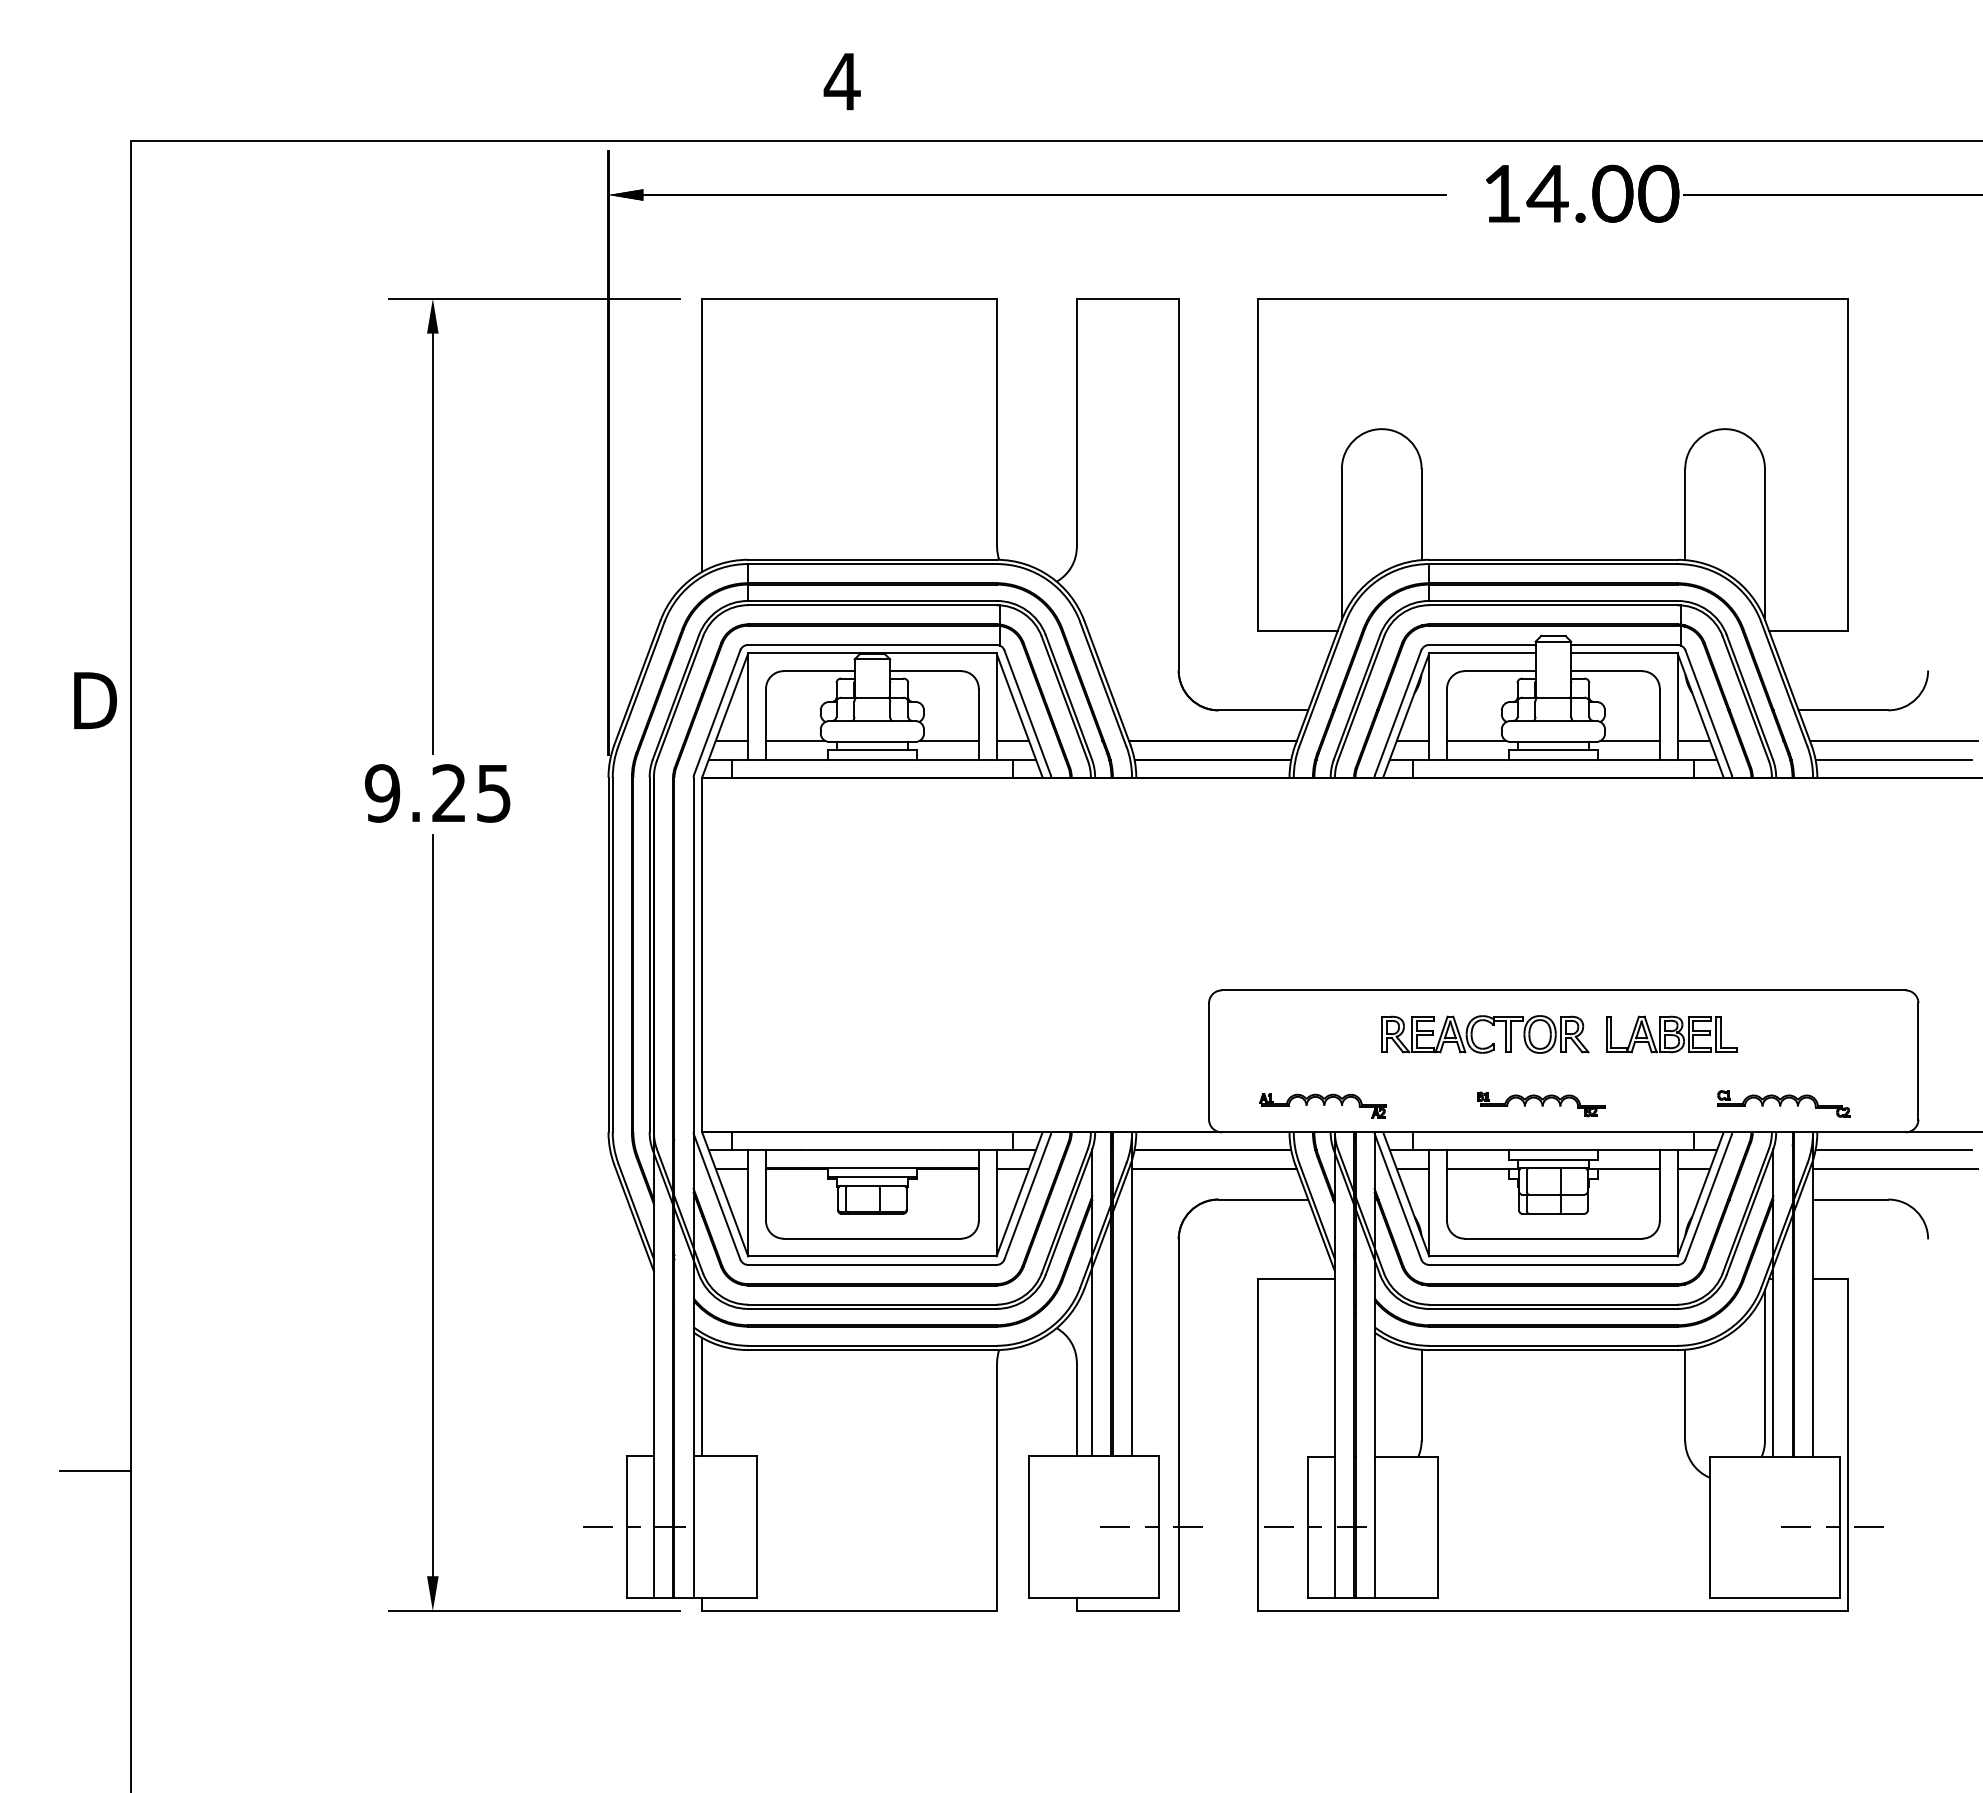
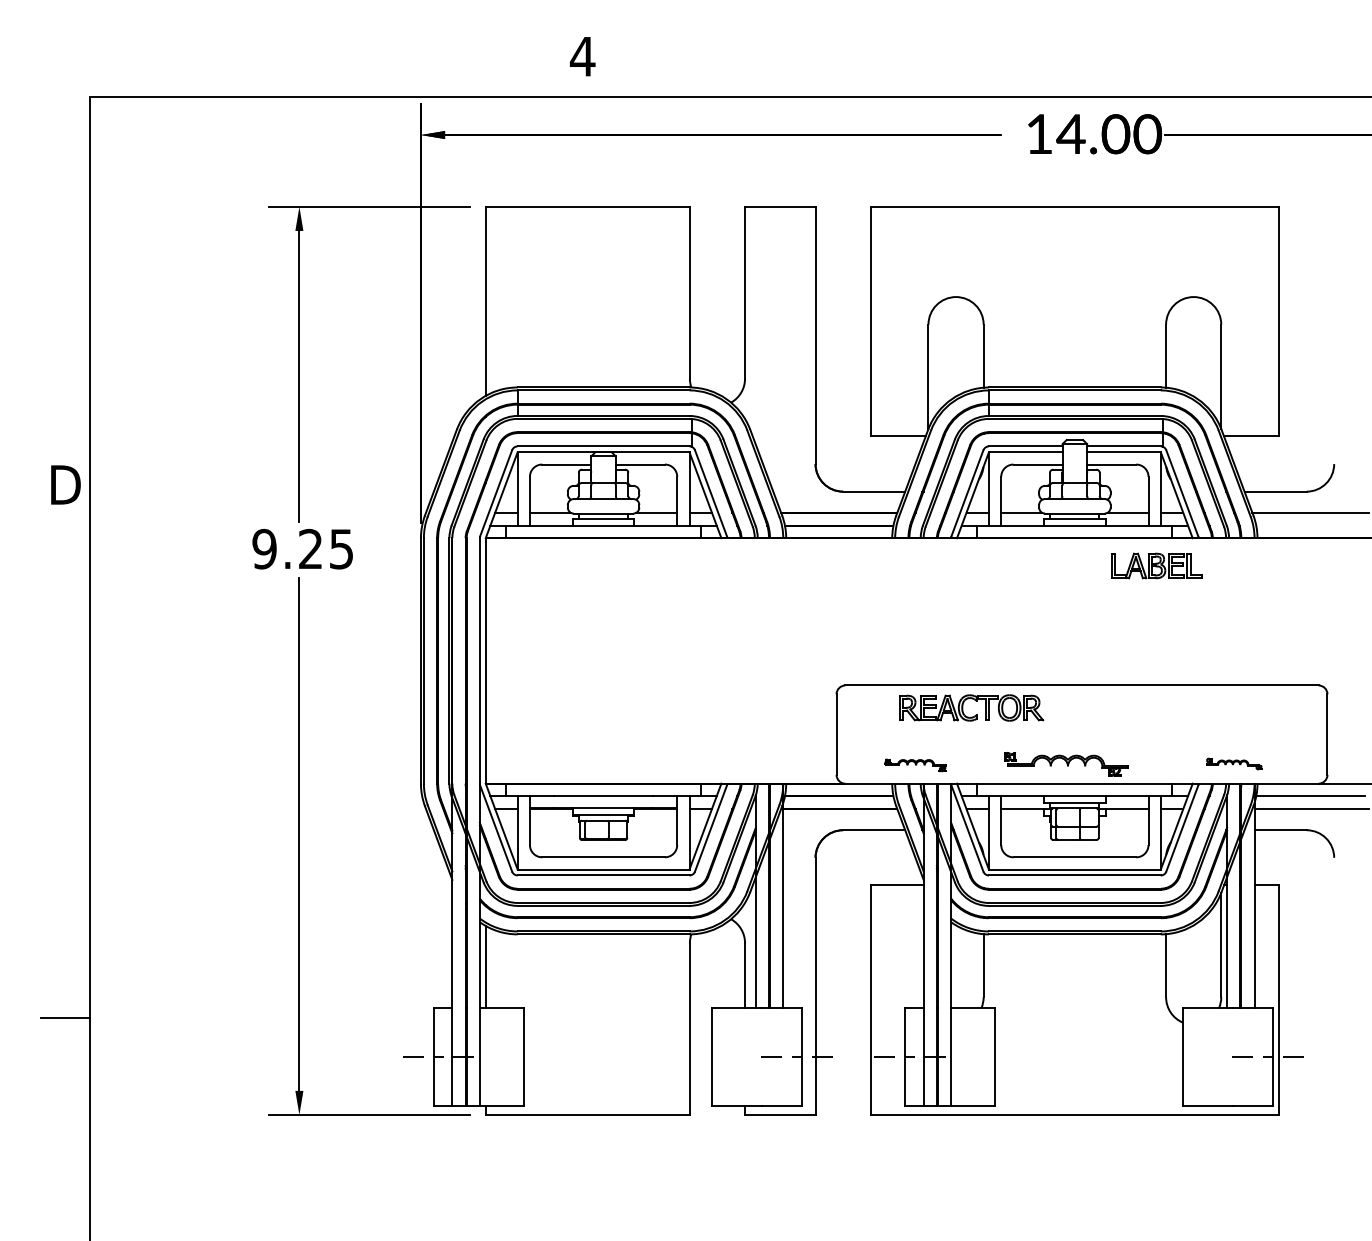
line: (1893, 759) -> (1310, 525), removed
part: (1490, 1025) -> (975, 701), moved
part: (1671, 1033) -> (1156, 565), moved
part: (1784, 1103) -> (1234, 763), size x0.6
part: (1539, 1104) -> (1065, 764), size x1.4
part: (1323, 1106) -> (915, 765), size x0.7

